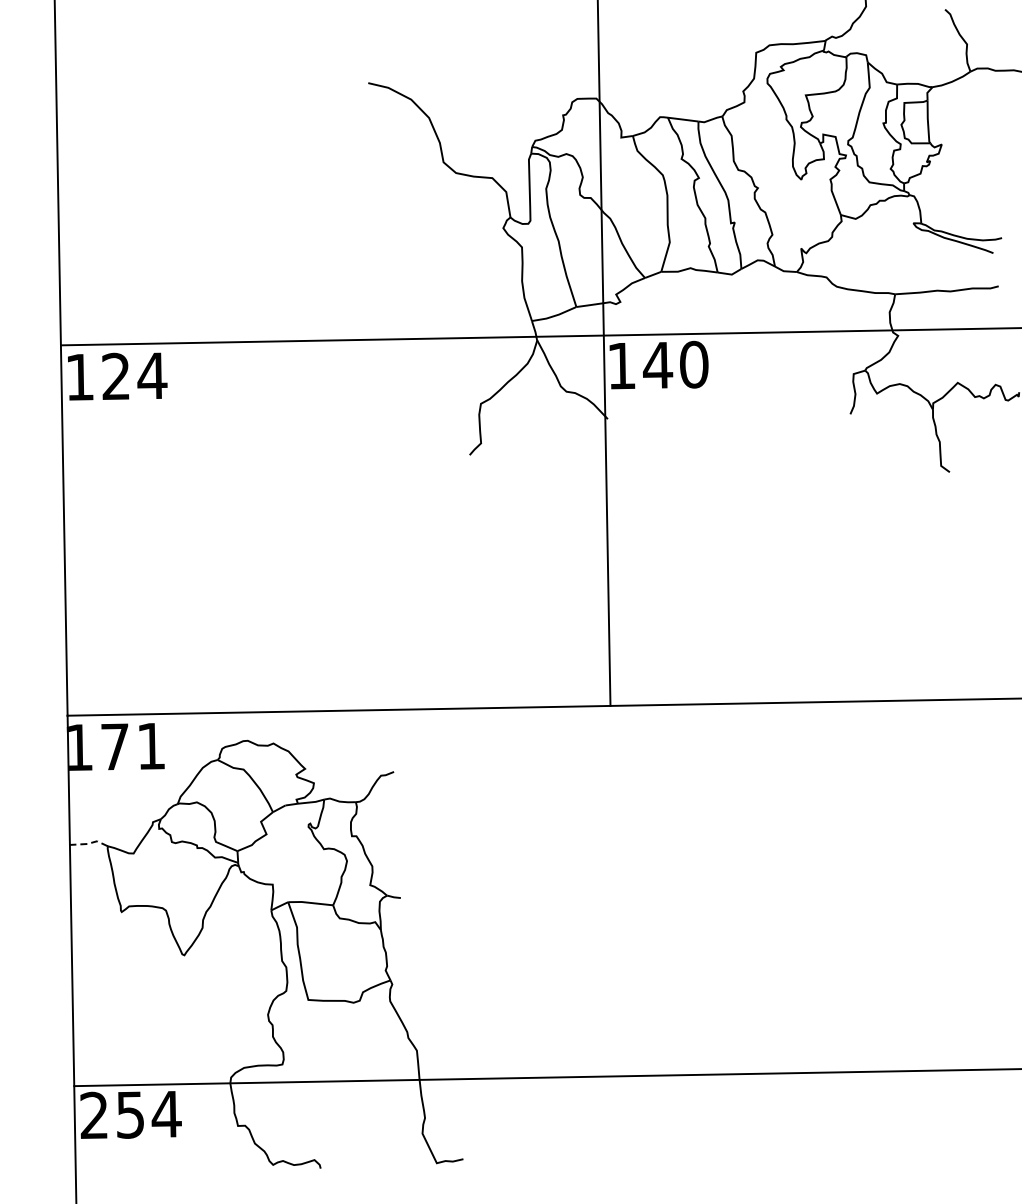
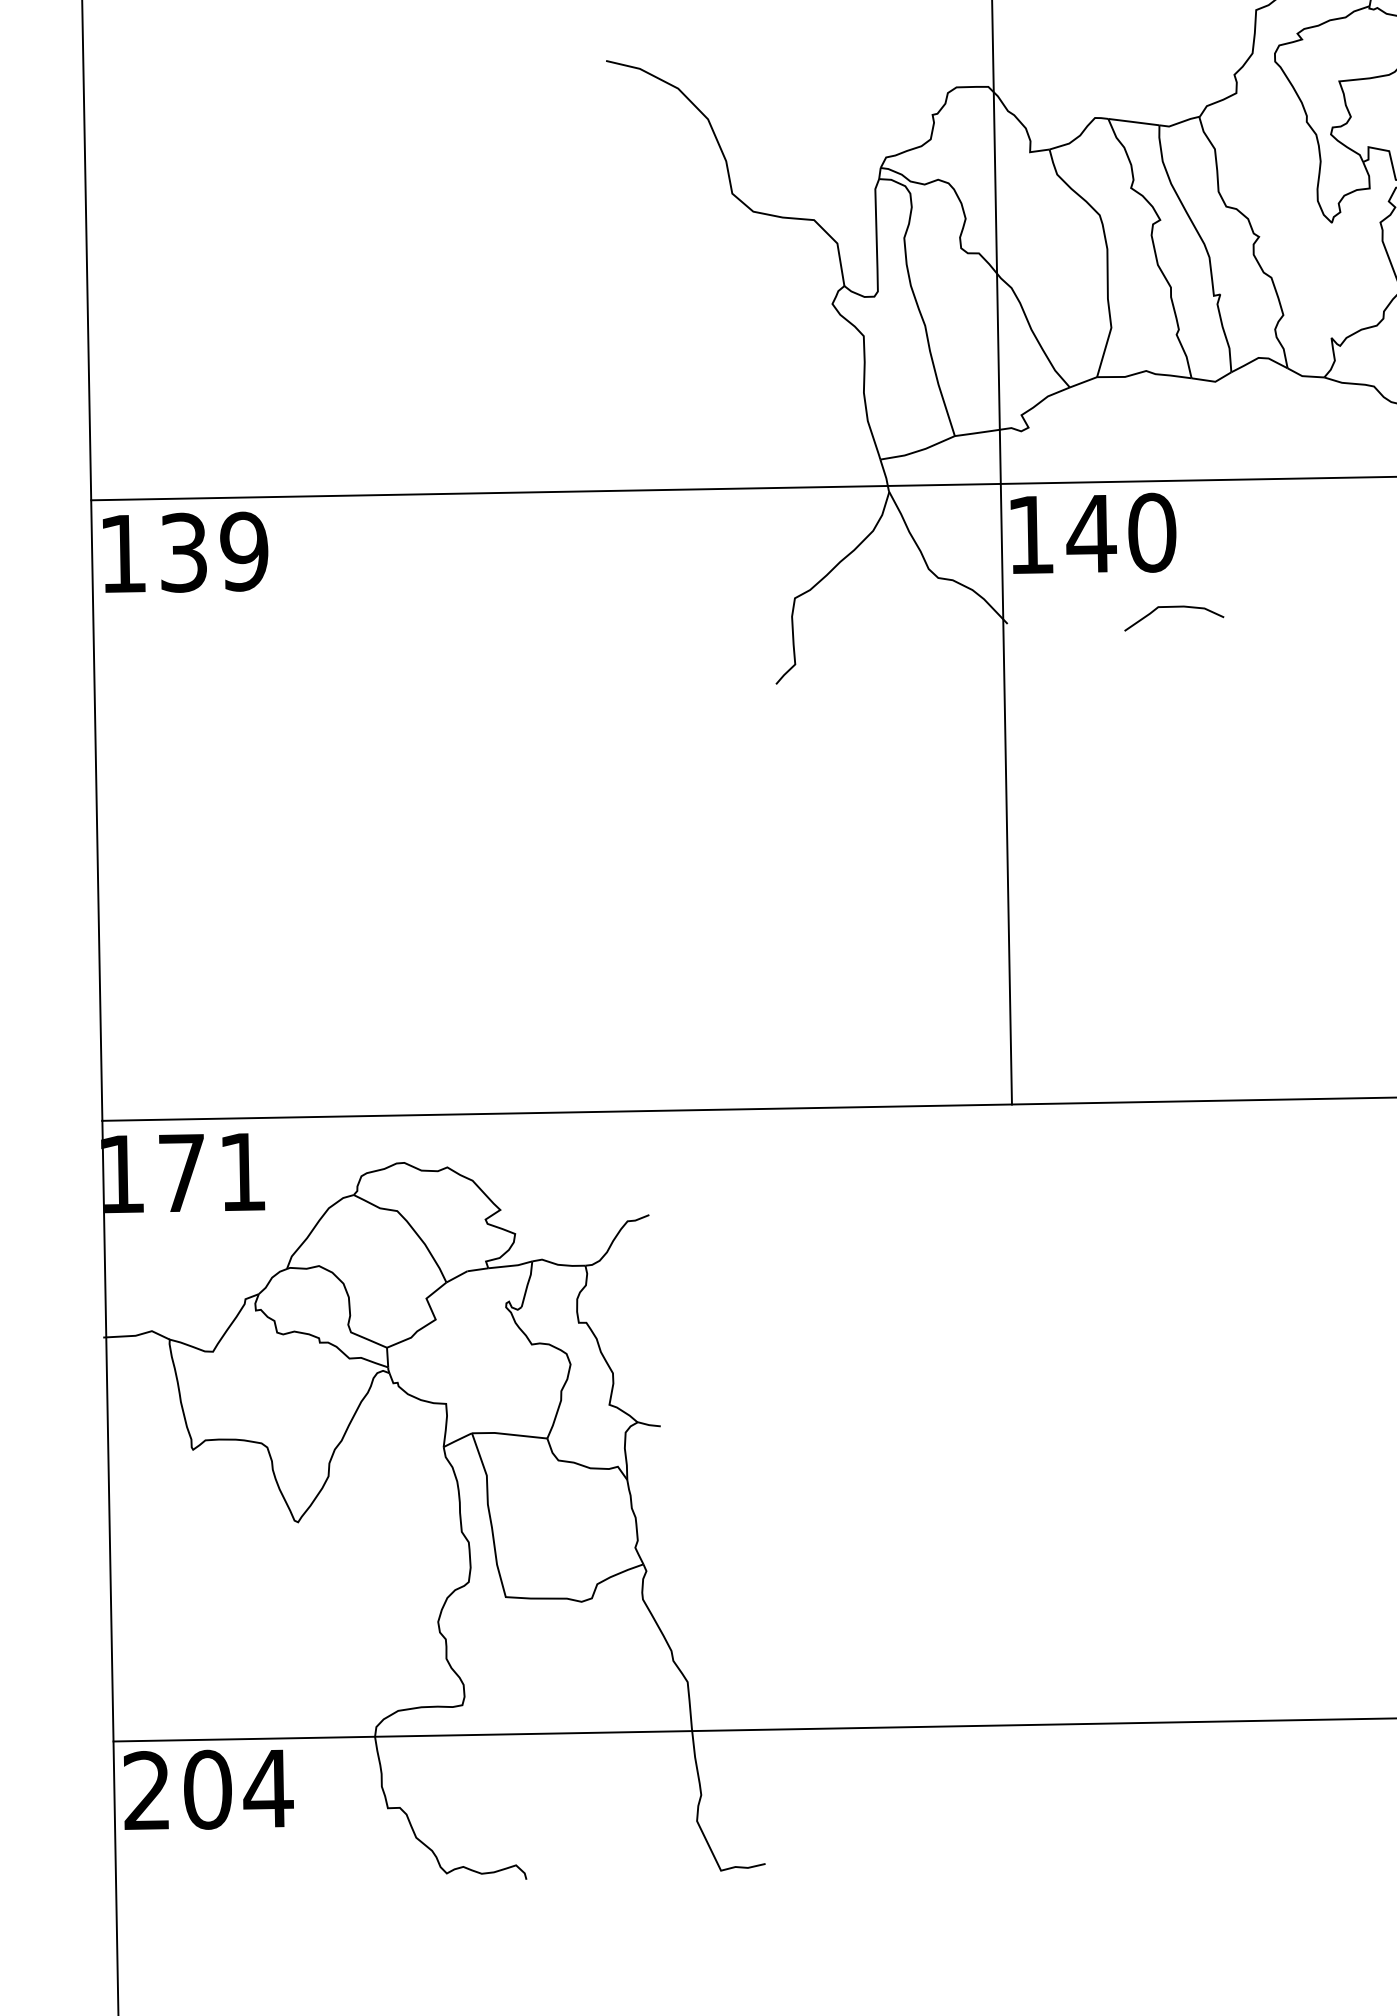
text: (134, 376) -> (214, 552), 124 -> 139
curve: (707, 409) -> (1174, 607), added
line: (88, 843) -> (137, 1334), dashed -> solid
text: (130, 1114) -> (207, 1789), 254 -> 204

